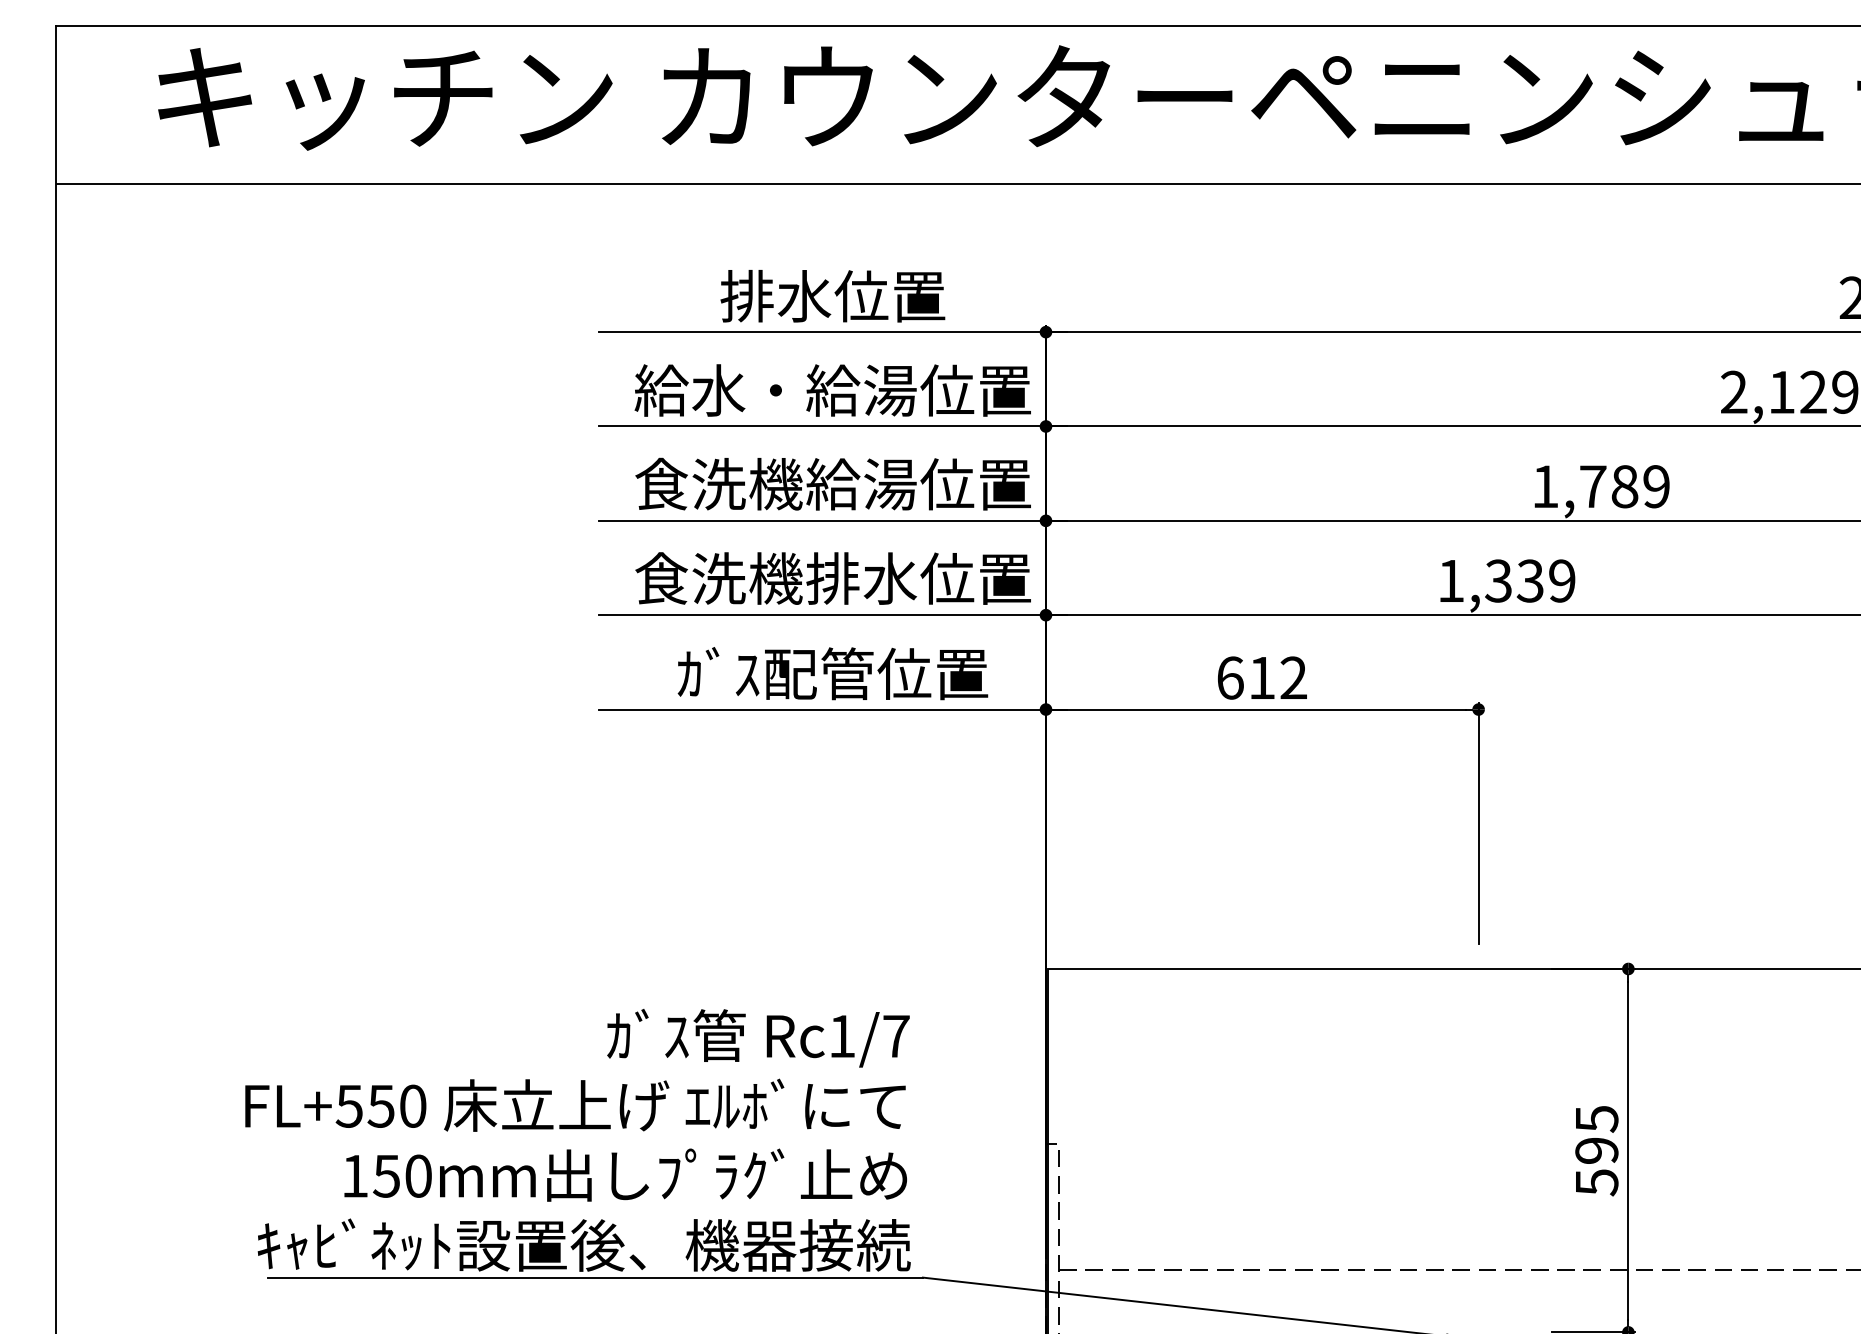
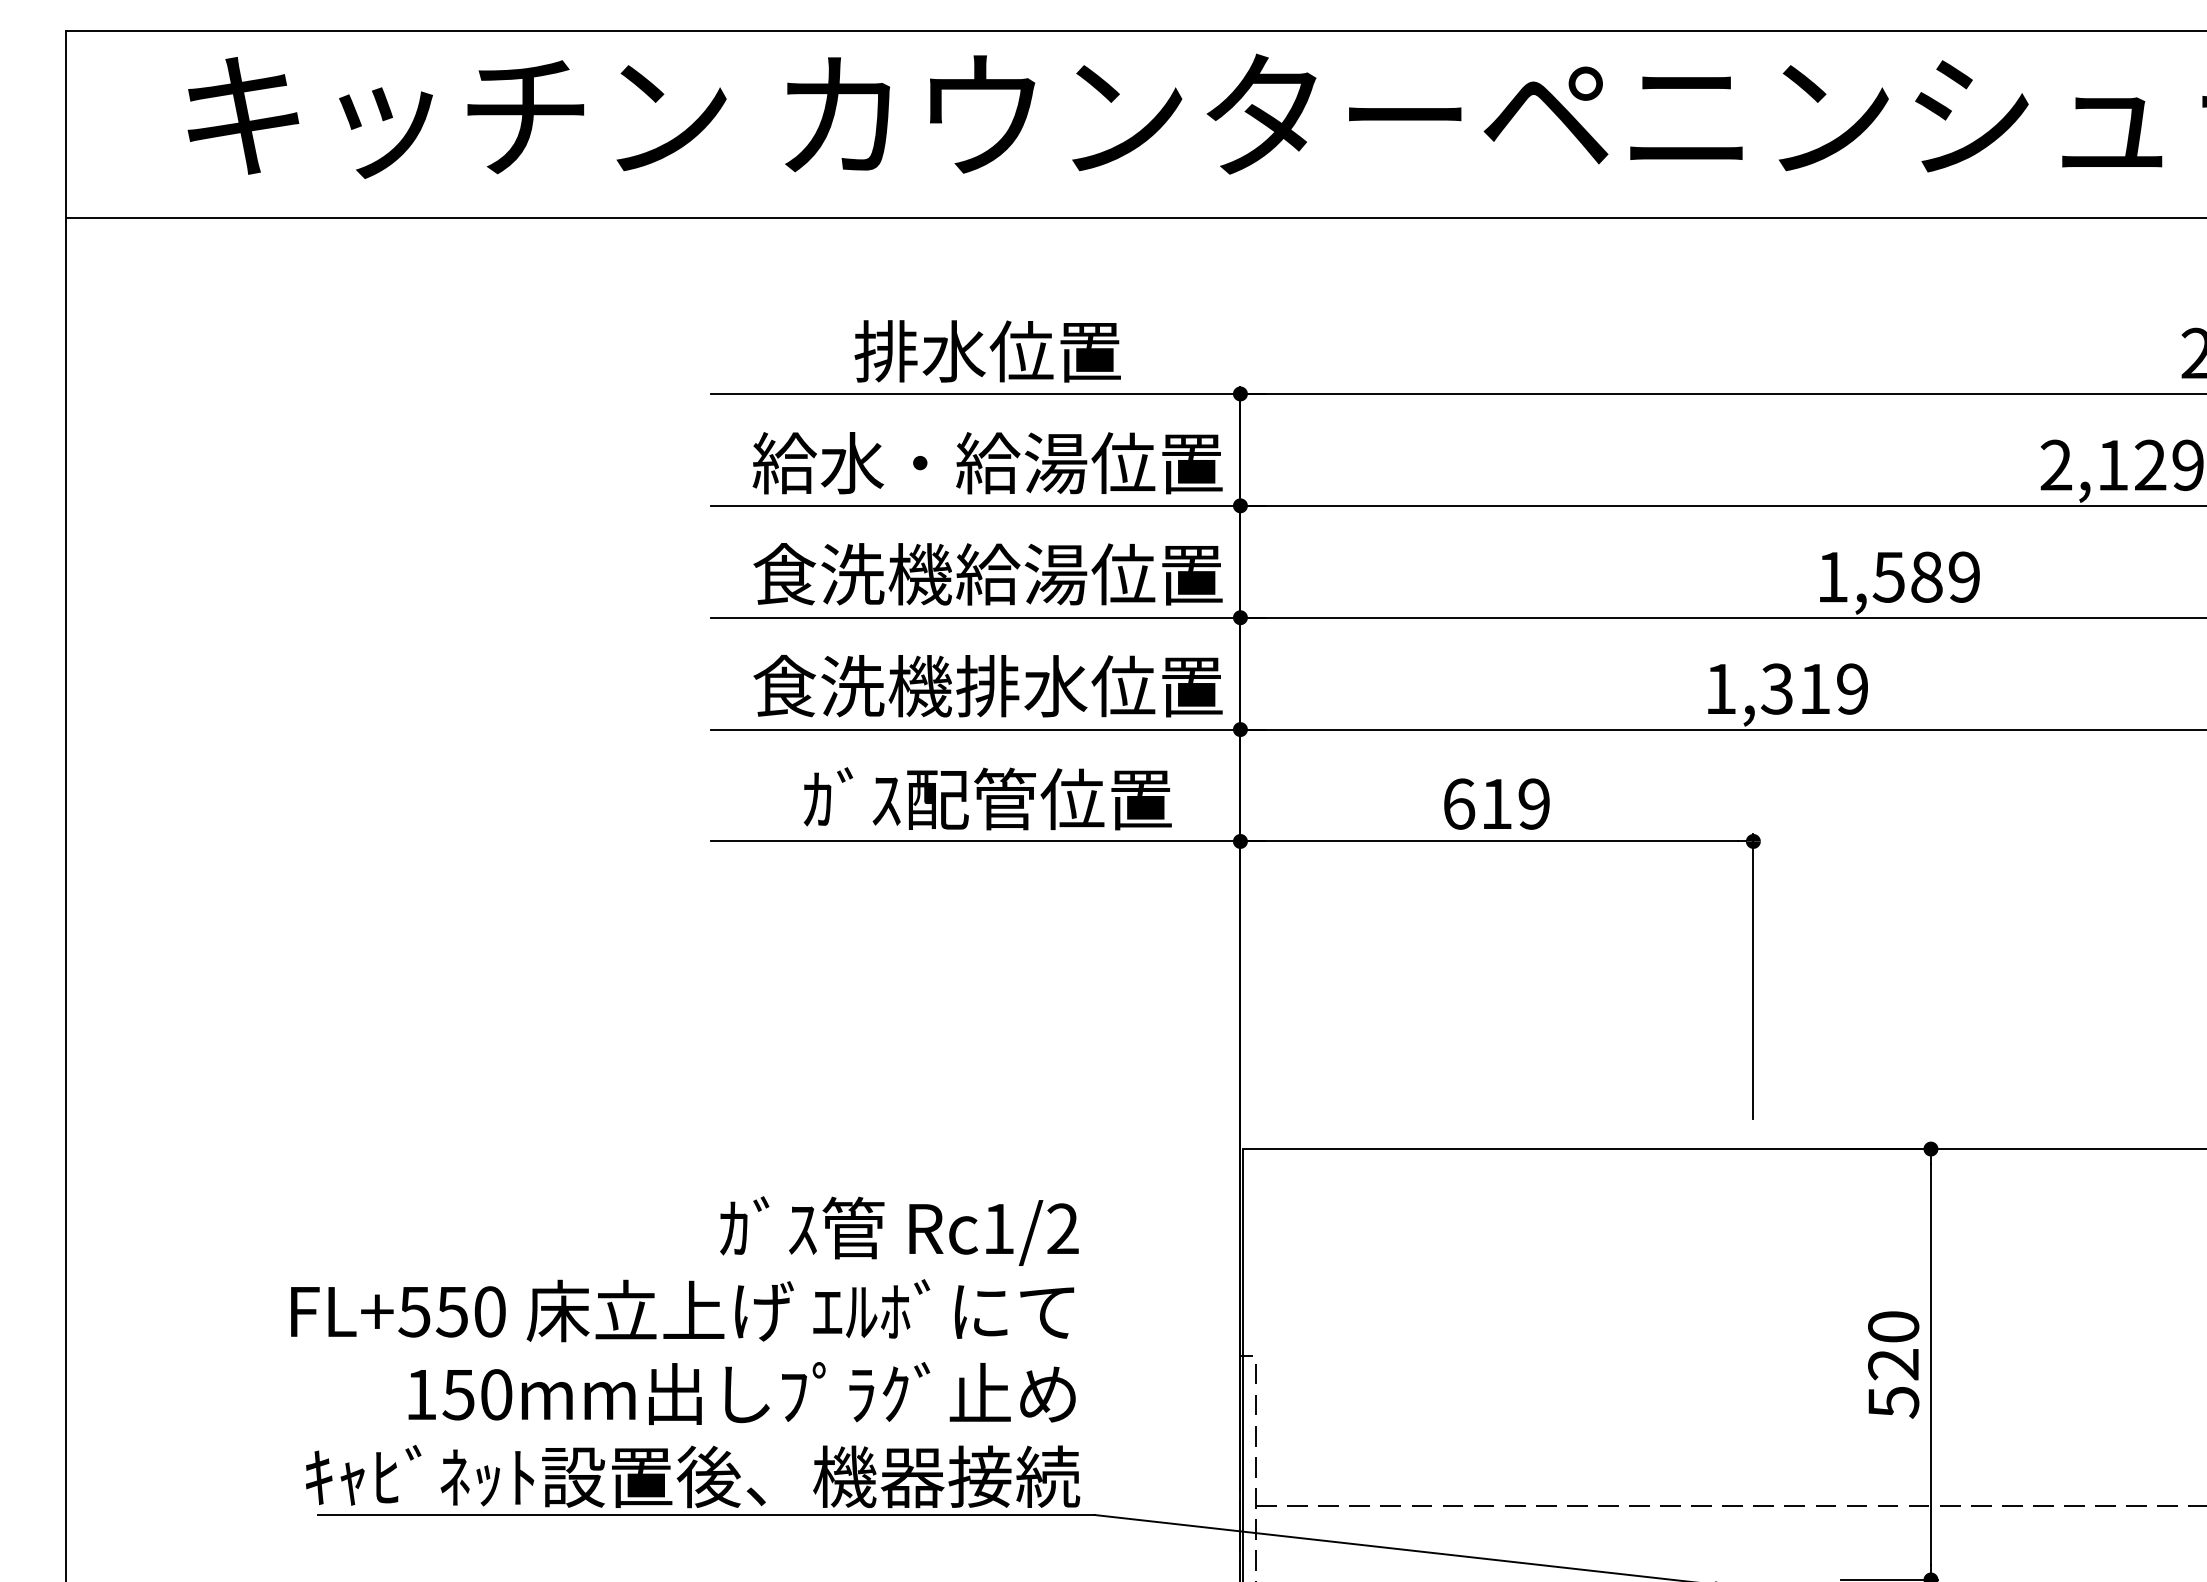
text: (1592, 486) -> (1888, 577), 1,789 -> 1,589
text: (1530, 580) -> (1814, 688), 1,339 -> 1,319
text: (1293, 677) -> (1533, 803), 612 -> 619
text: (895, 1035) -> (1062, 1228), Rc1/7 -> Rc1/2
text: (1596, 1134) -> (1893, 1345), 595 -> 520

